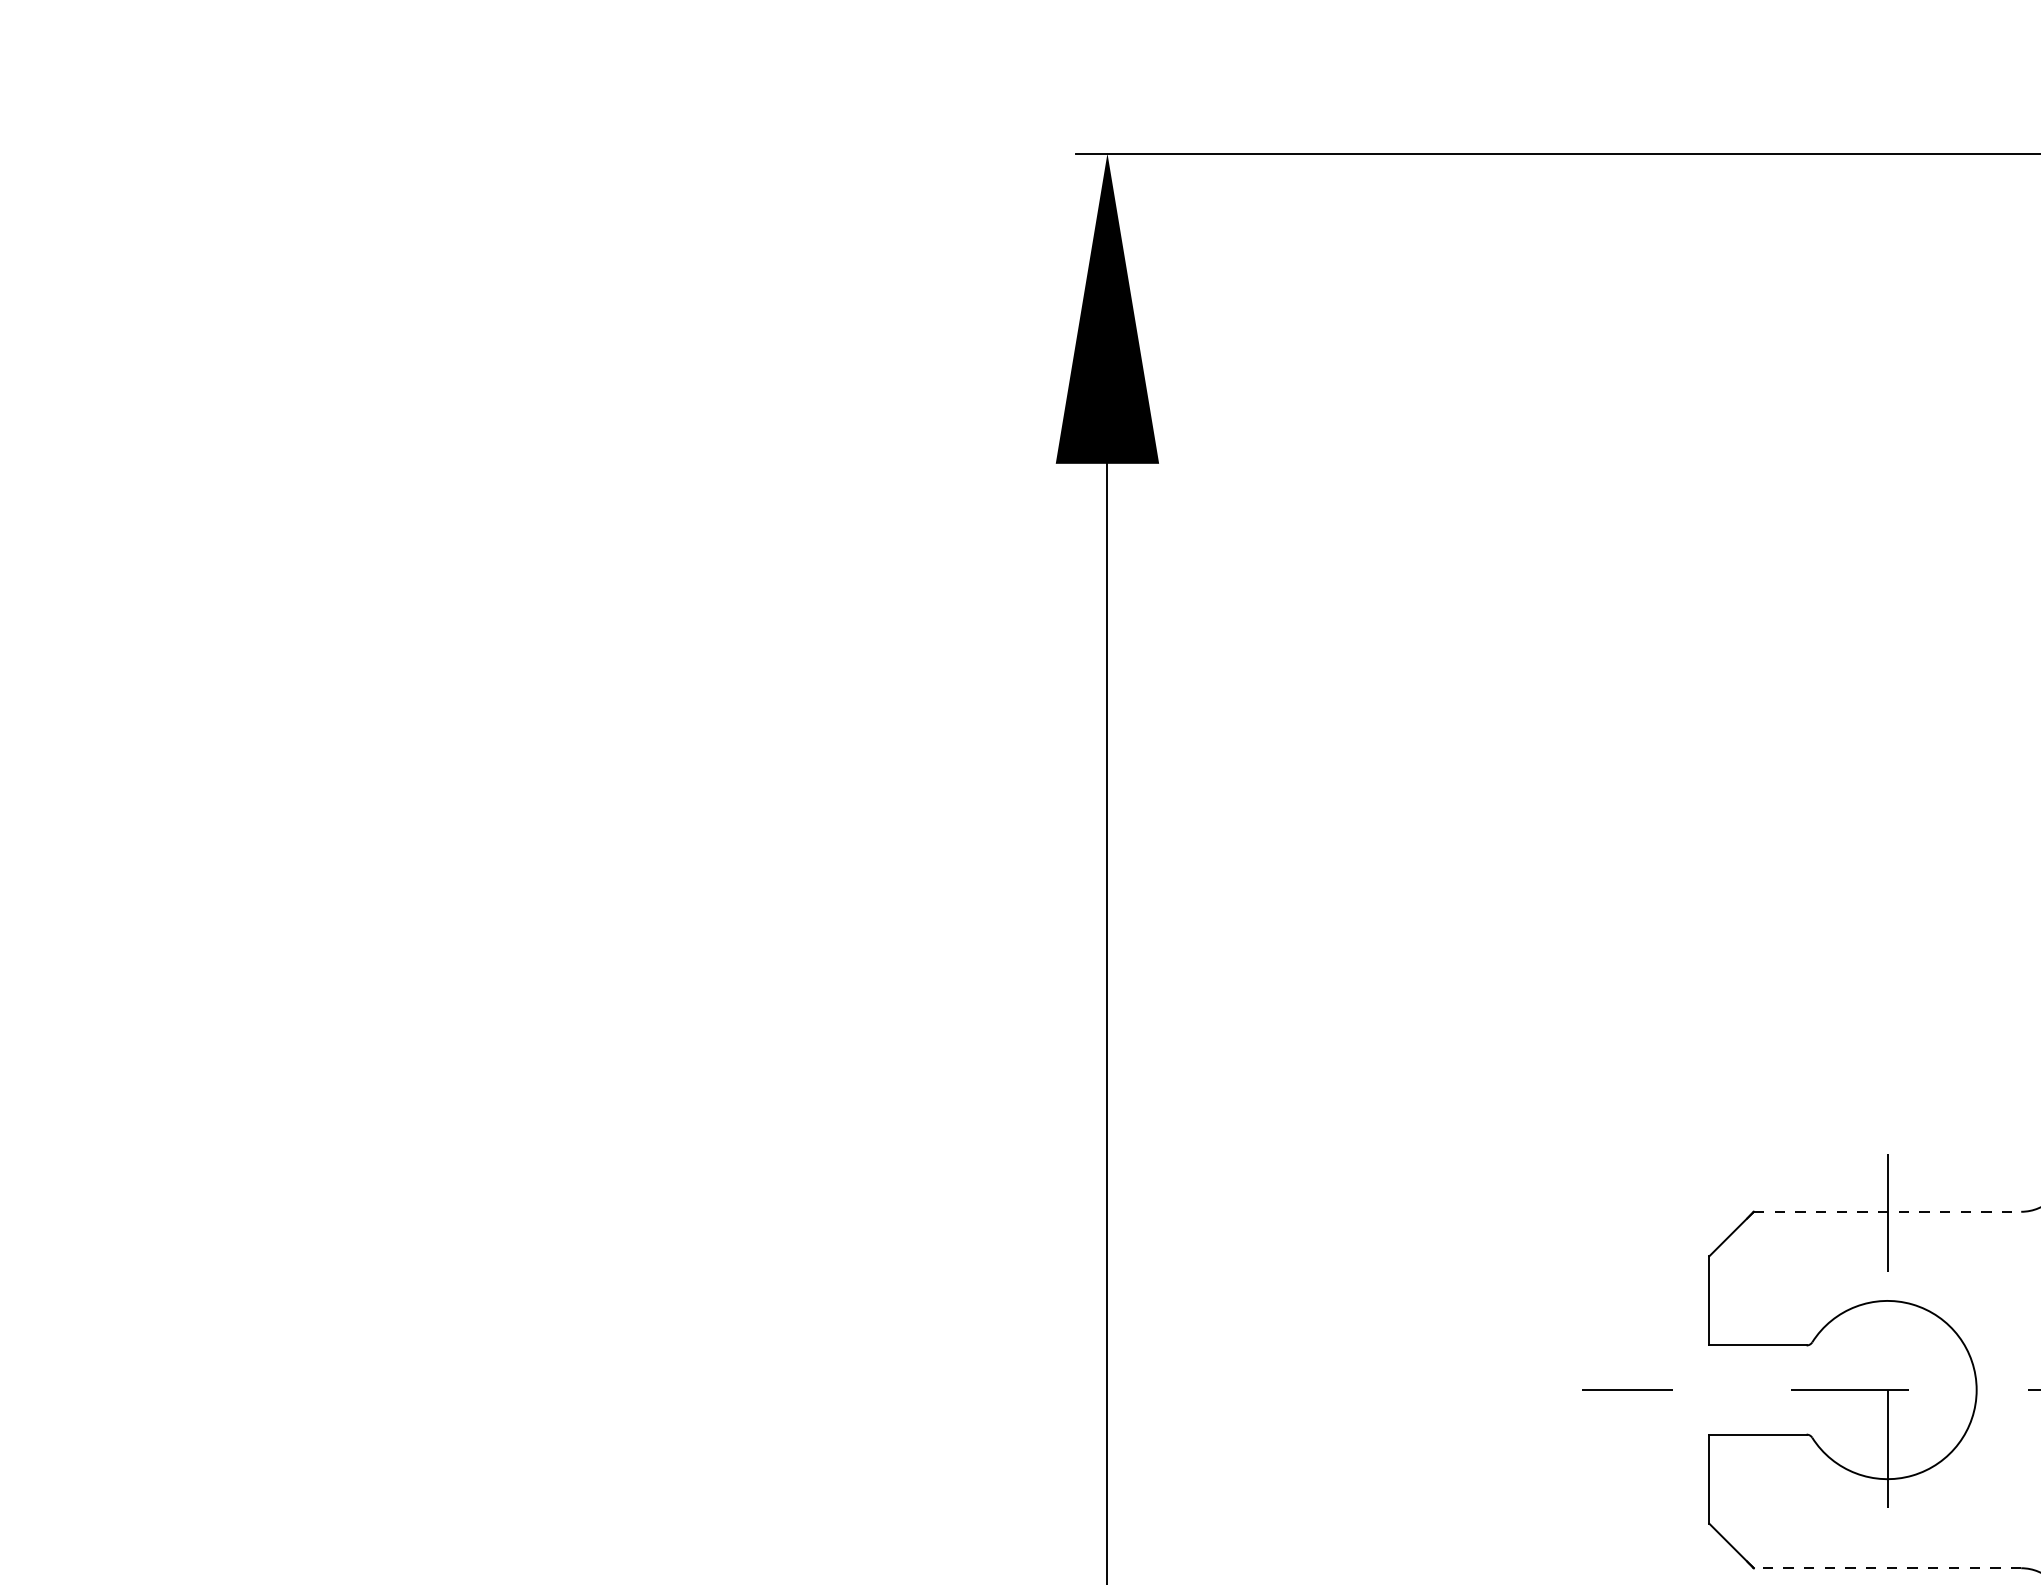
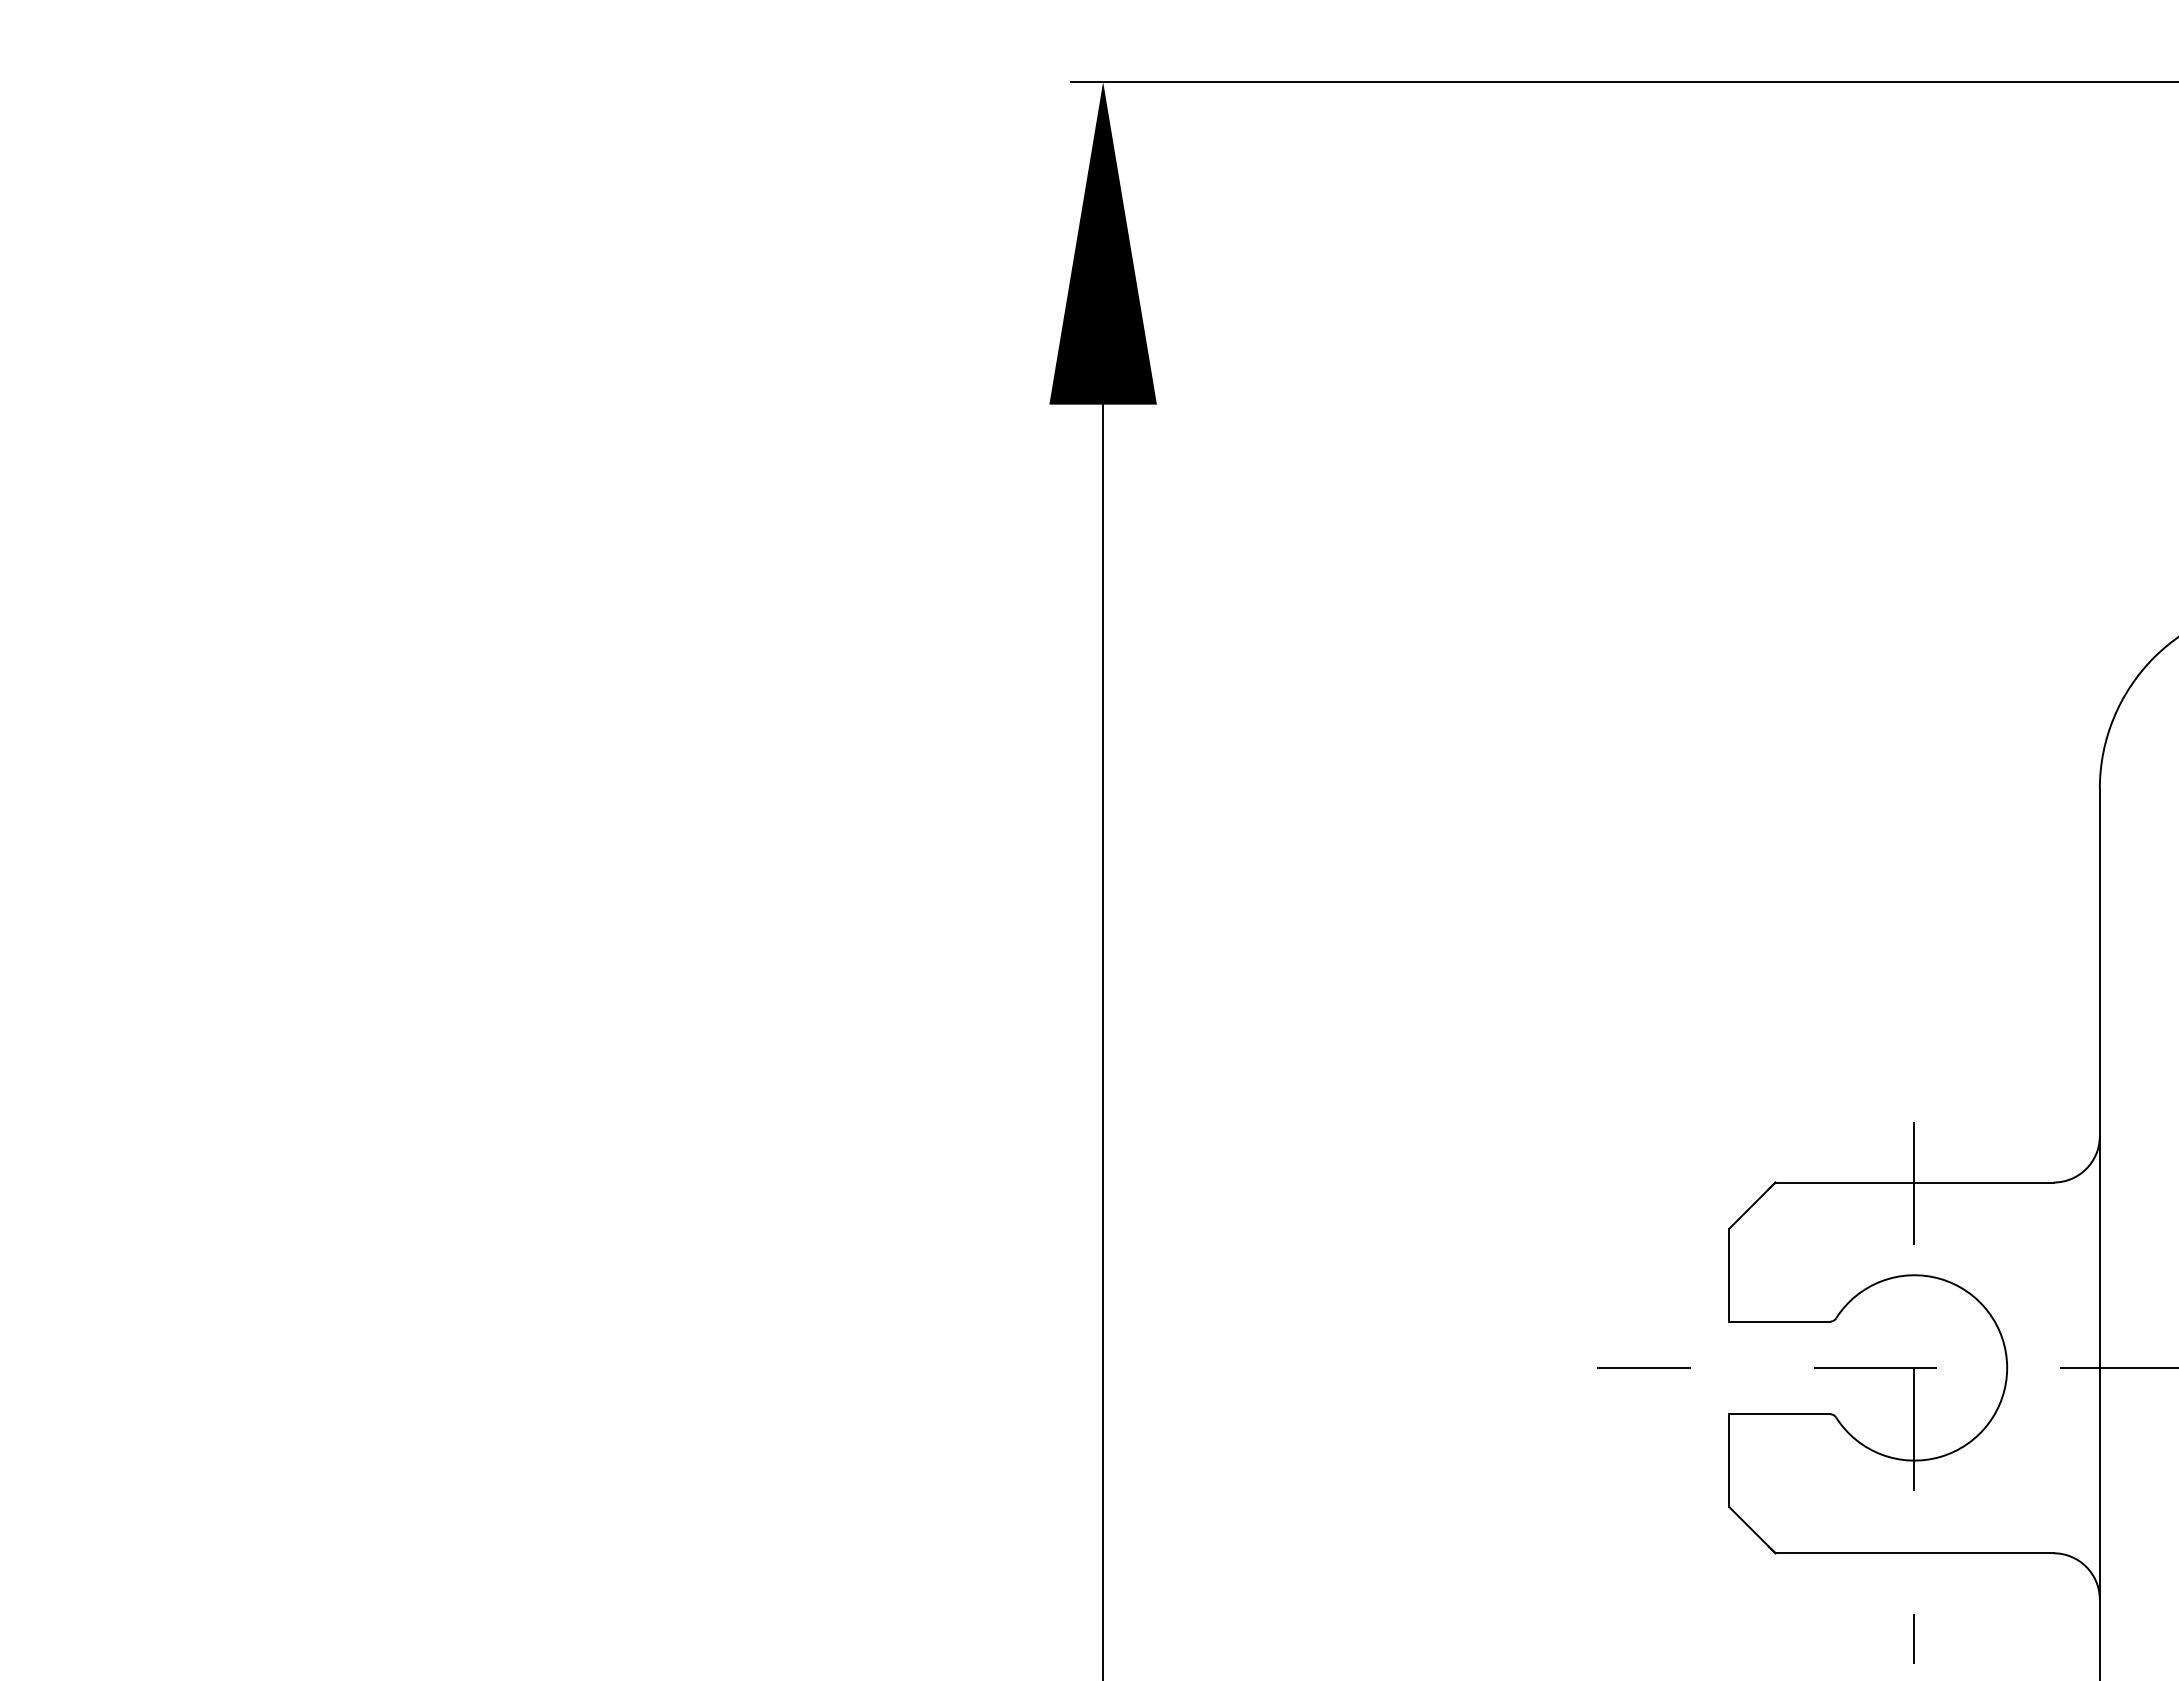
line: (1887, 1211) -> (1914, 1182), dashed -> solid
line: (1886, 1568) -> (1913, 1553), dashed -> solid

